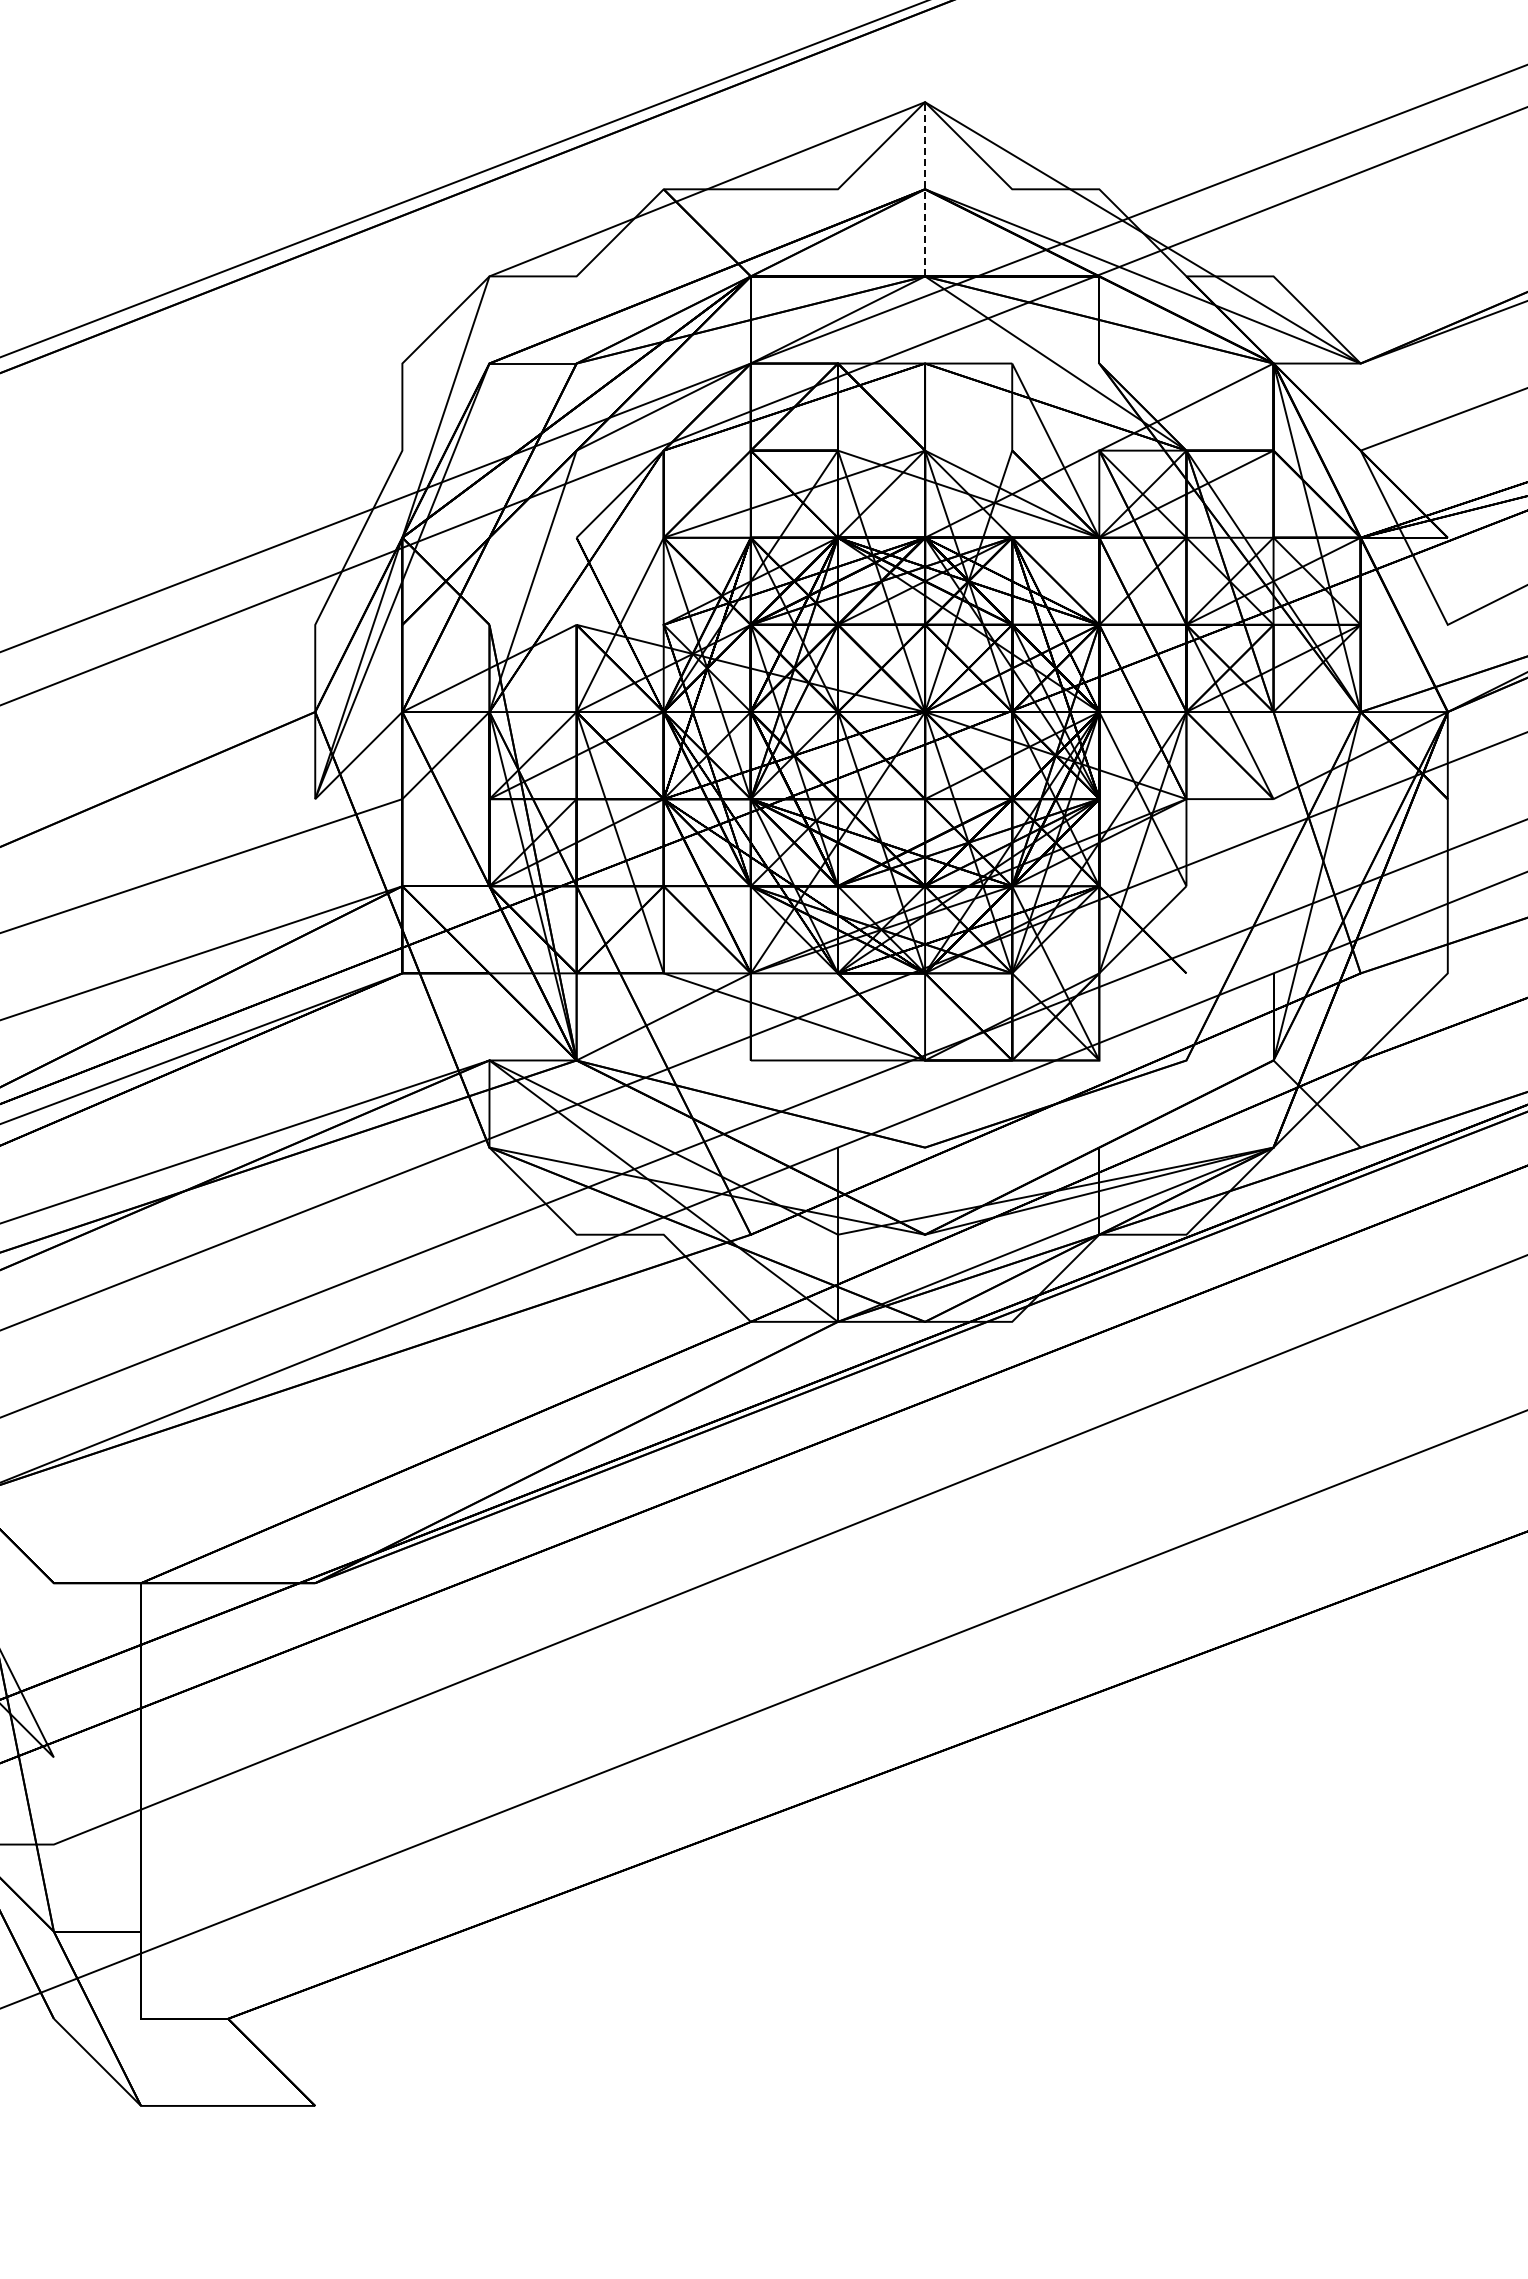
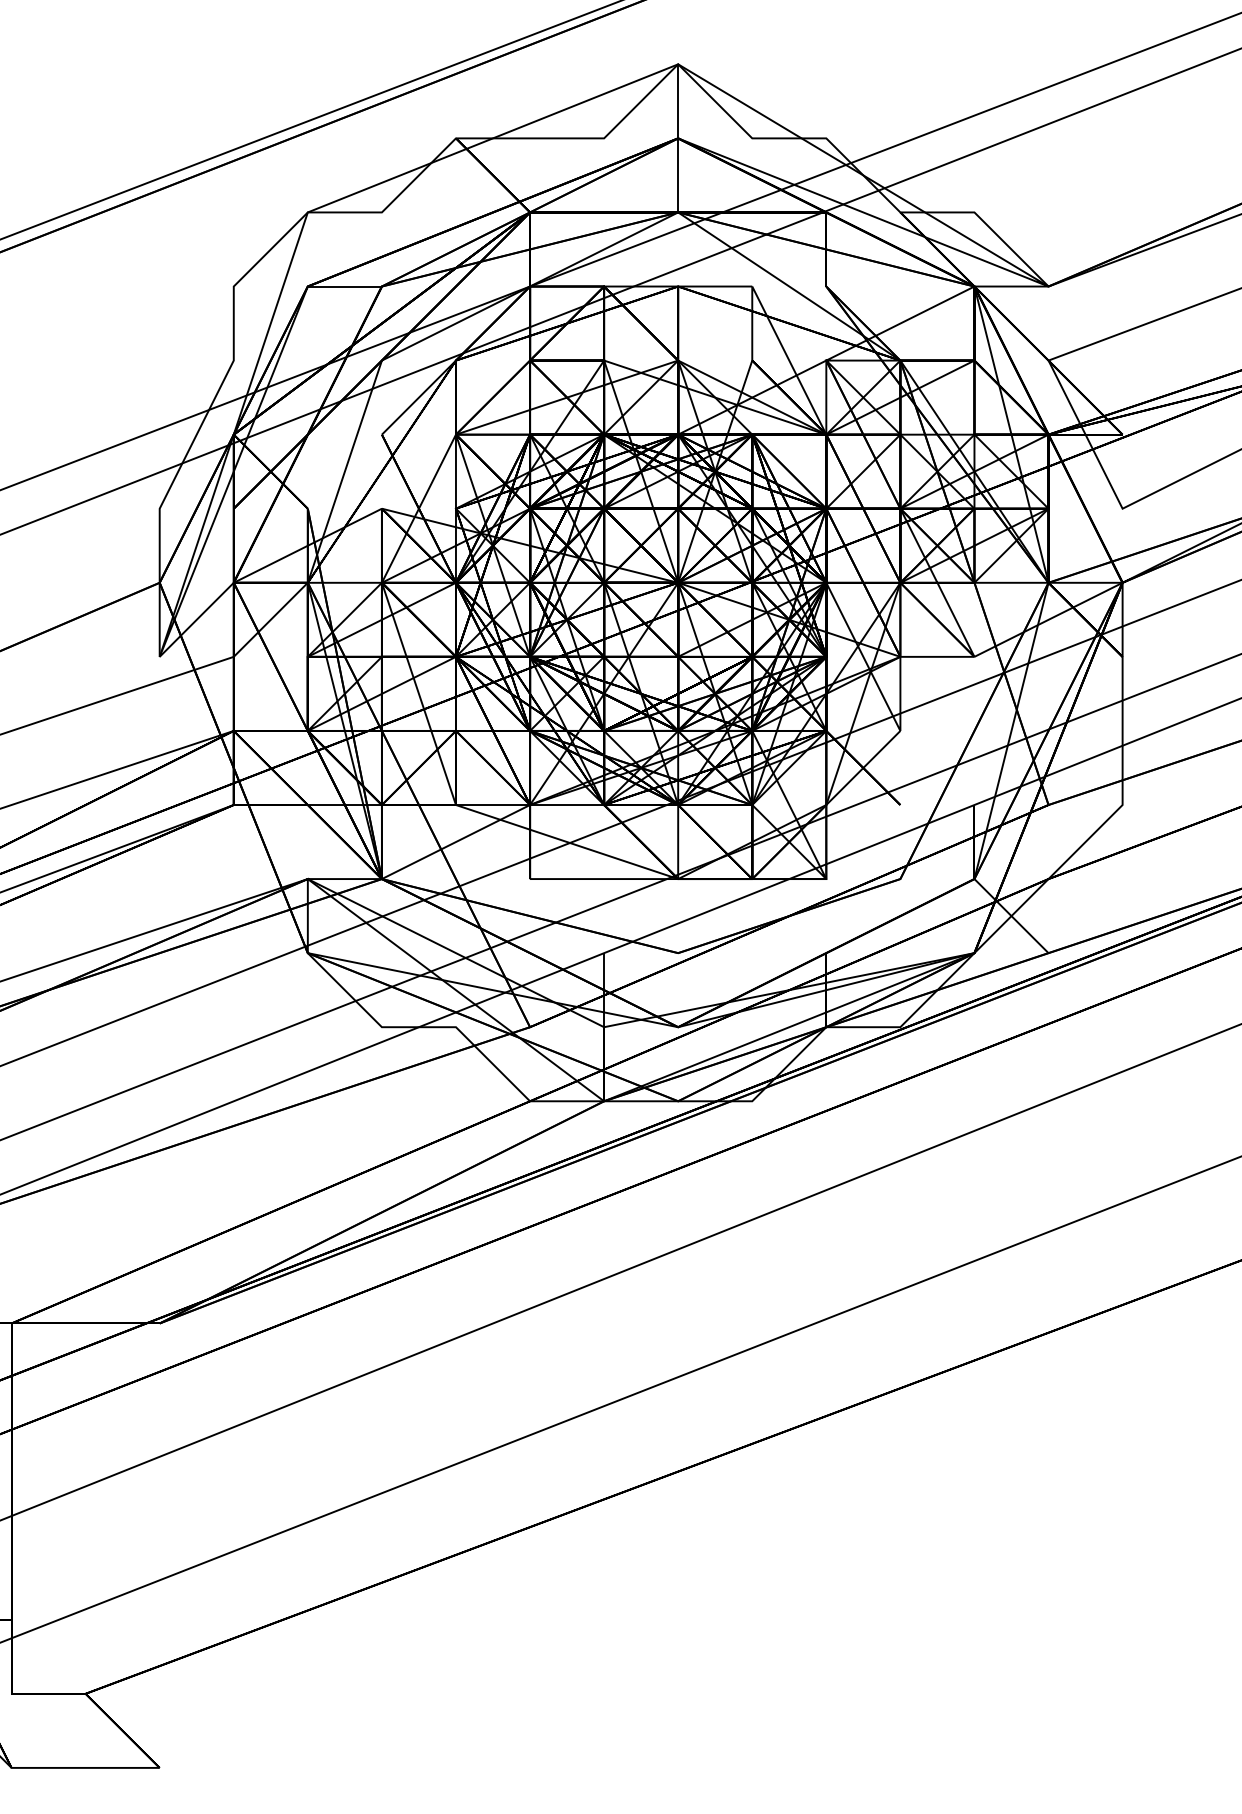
line: (925, 189) -> (678, 138), dashed -> solid

